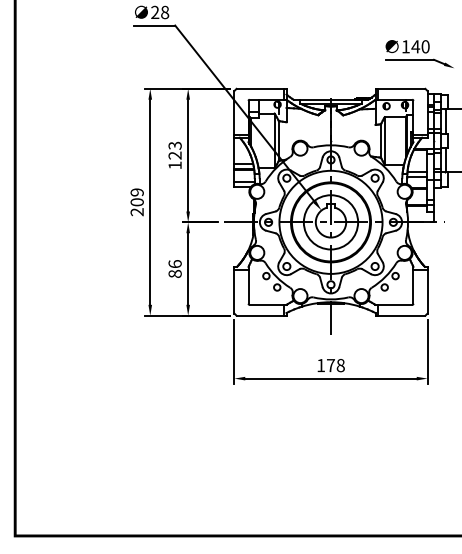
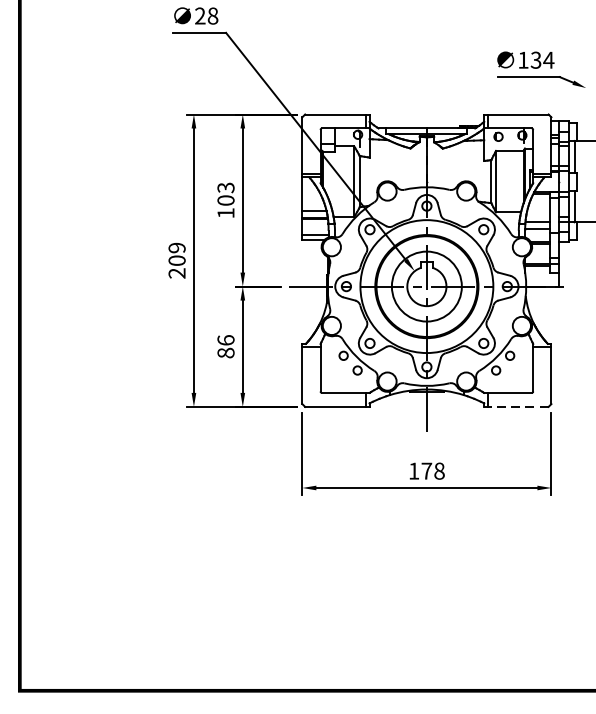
text: (420, 46) -> (542, 59), 140 -> 134
text: (174, 155) -> (225, 200), 123 -> 103
line: (400, 315) -> (516, 406), solid -> dashed

